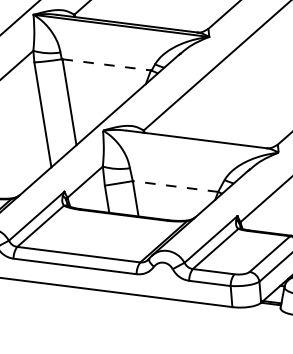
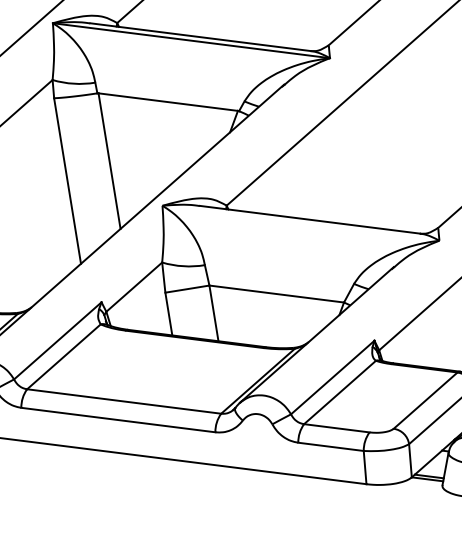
line: (106, 64) -> (167, 101), dashed -> solid
line: (175, 186) -> (276, 293), dashed -> solid

